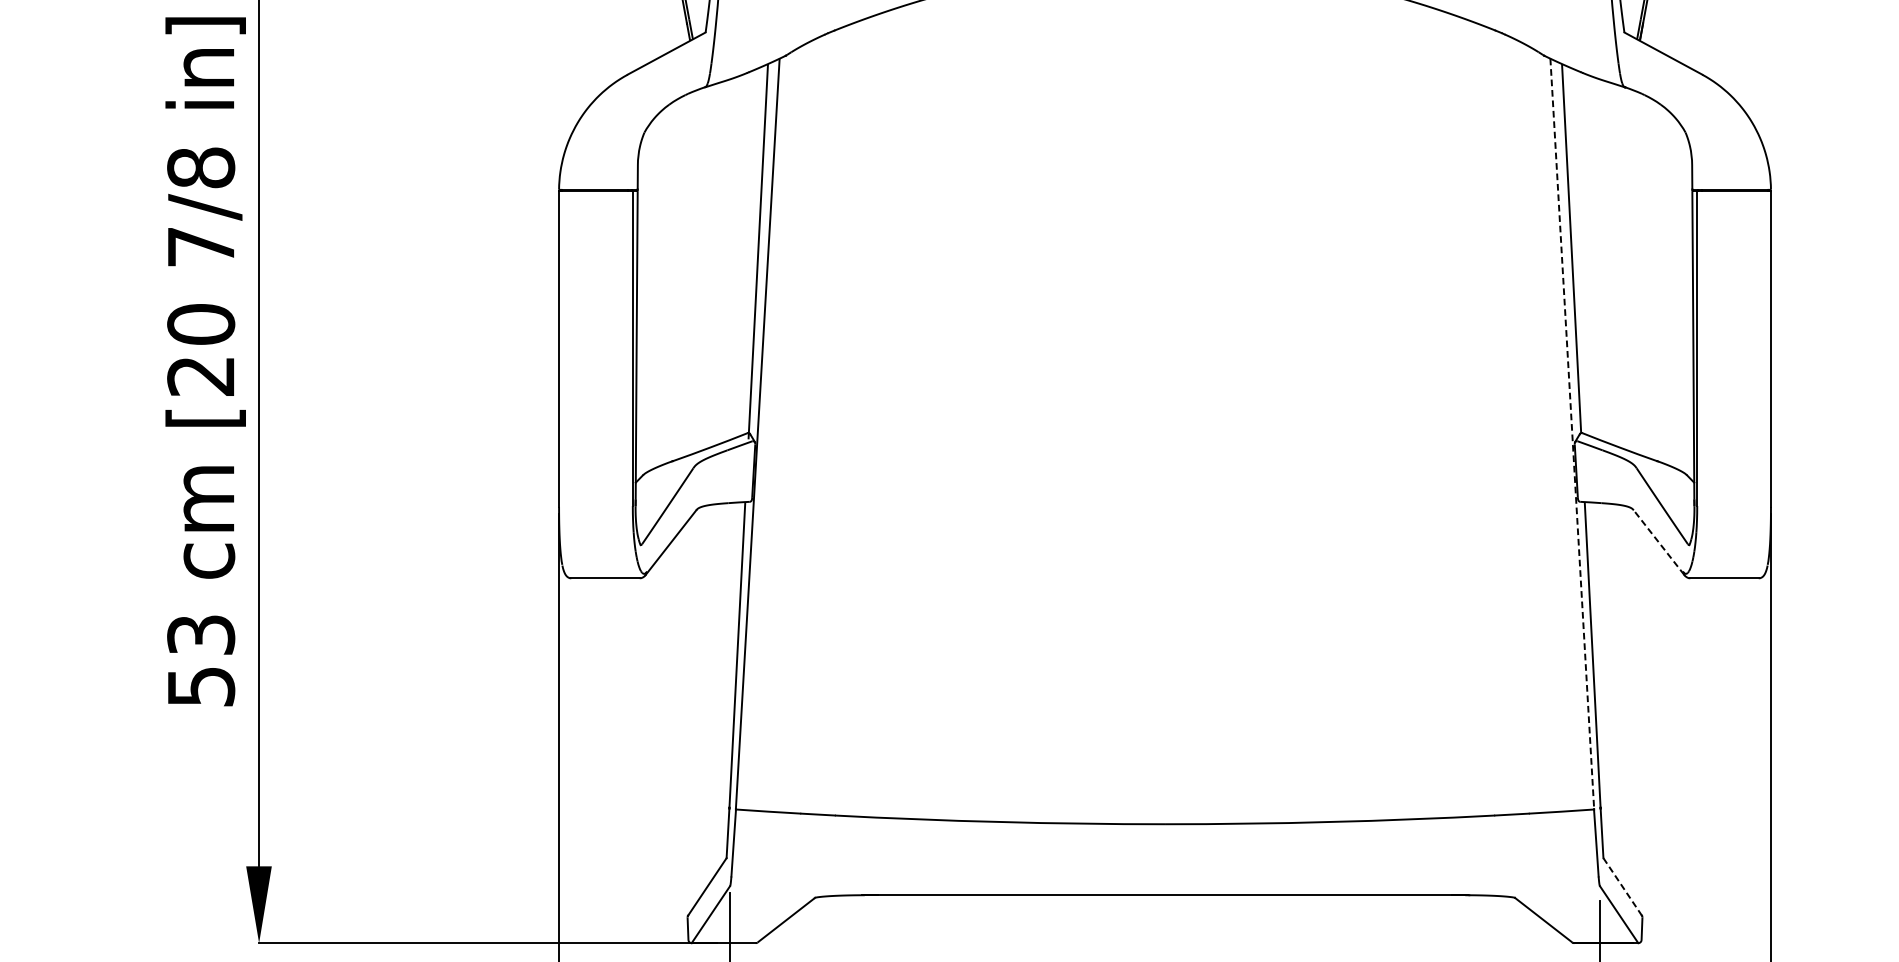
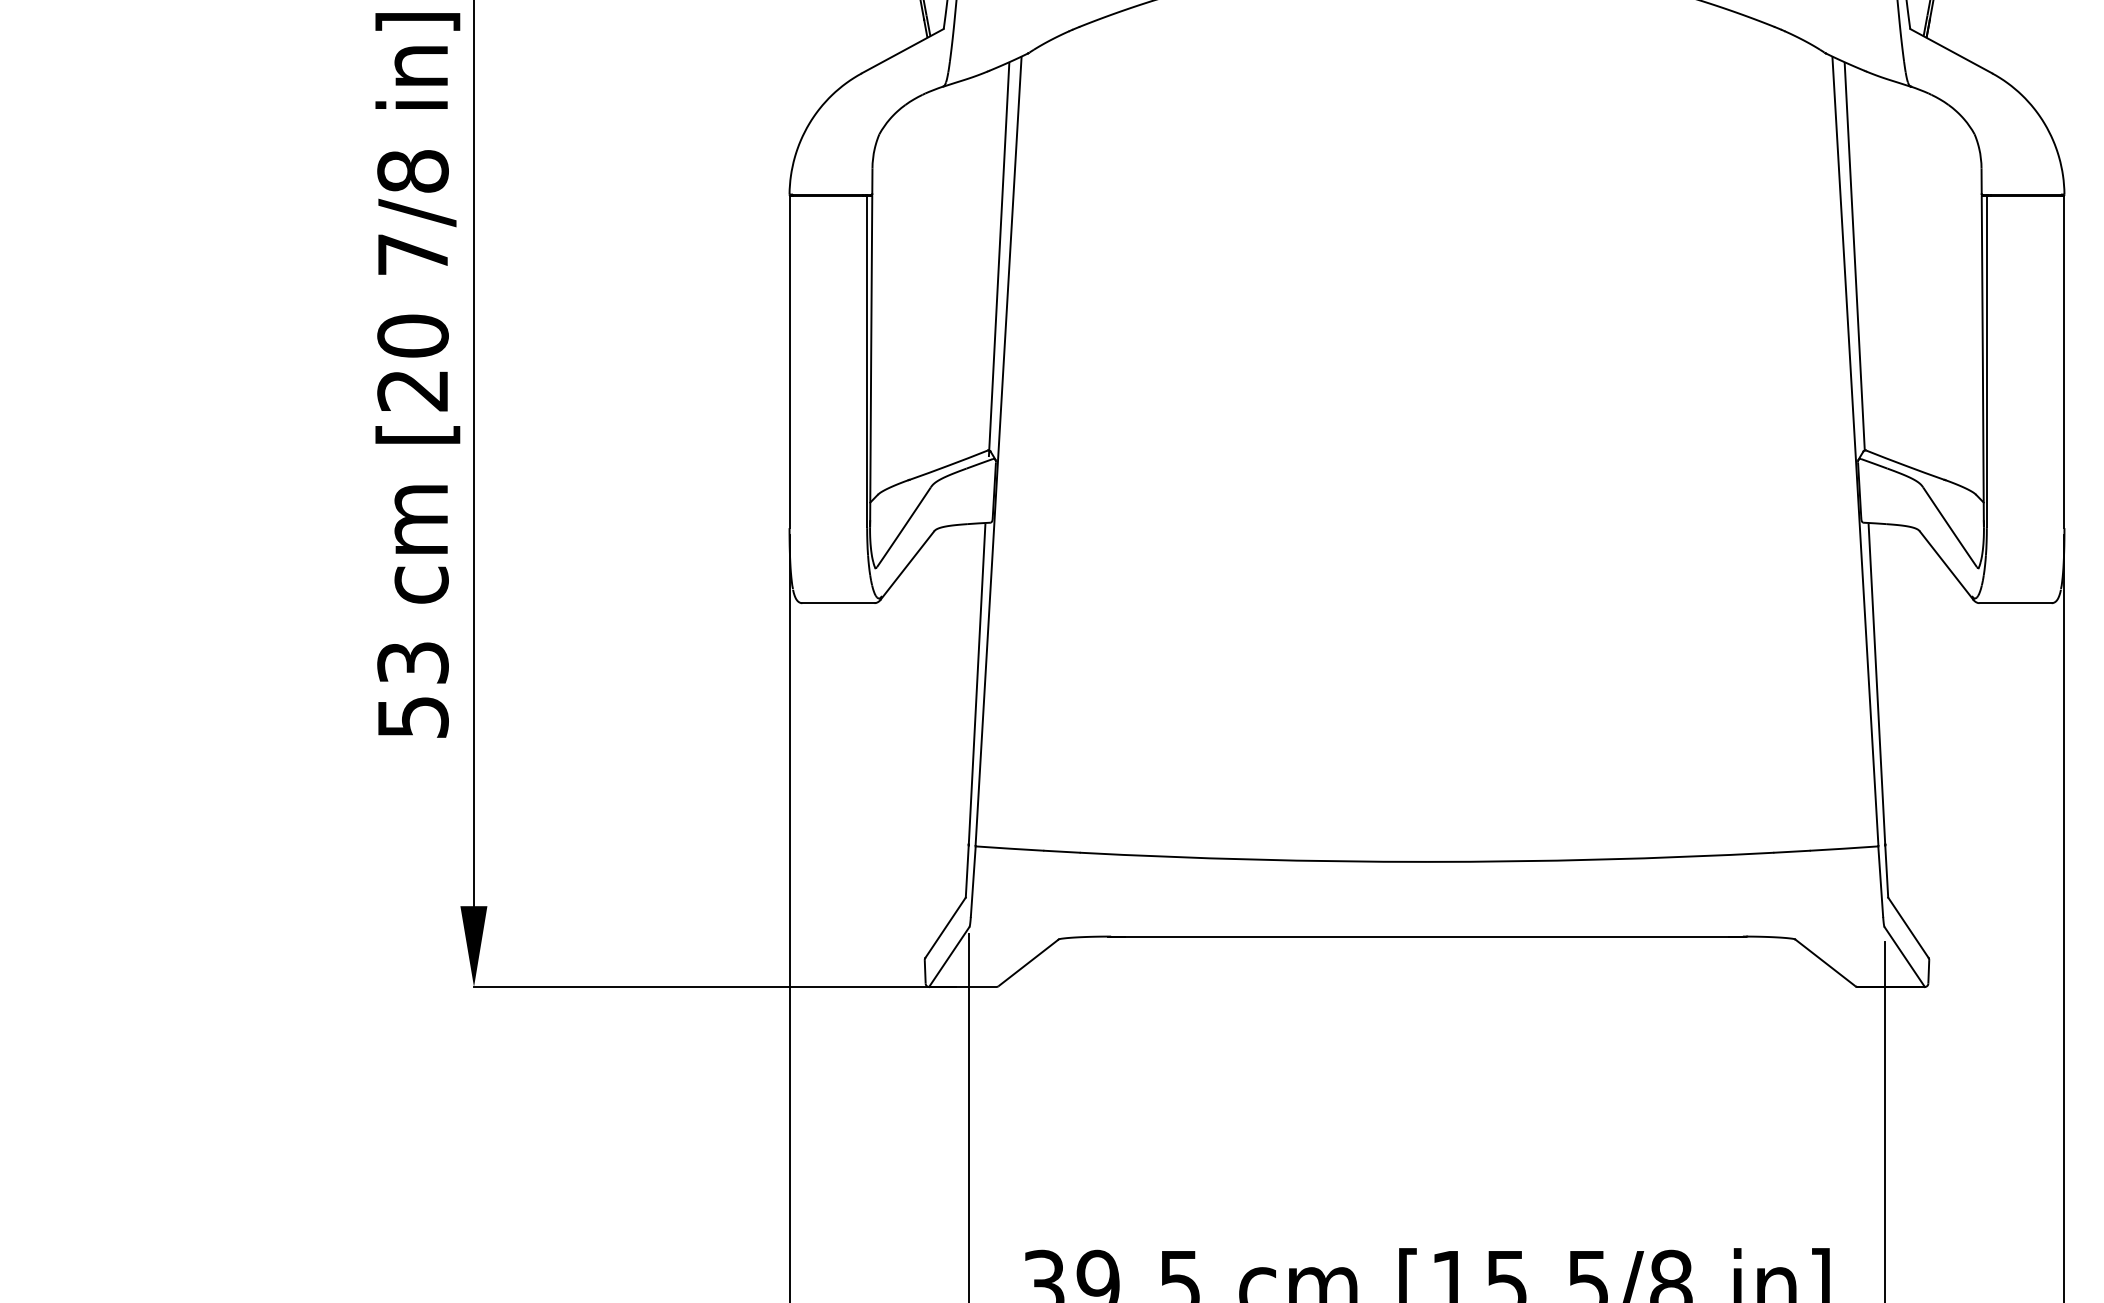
line: (1572, 434) -> (1855, 451), dashed -> solid
line: (1658, 542) -> (1946, 565), dashed -> solid
line: (1622, 887) -> (1908, 928), dashed -> solid

